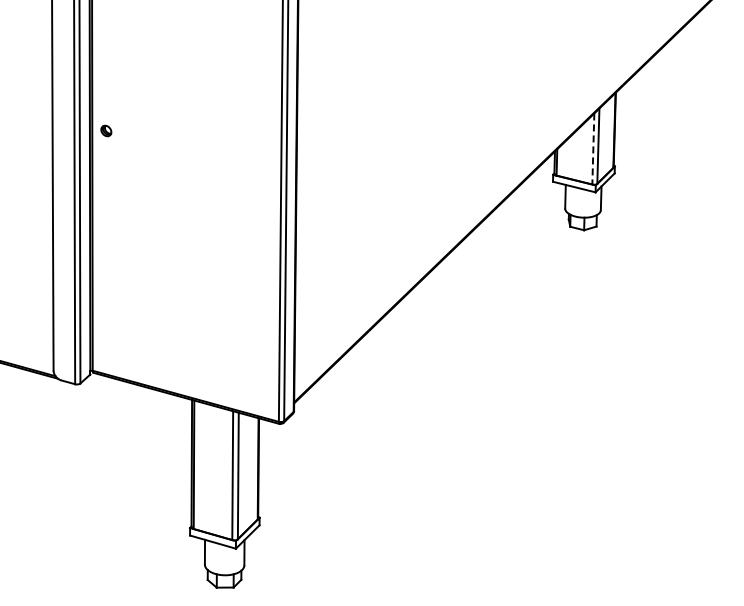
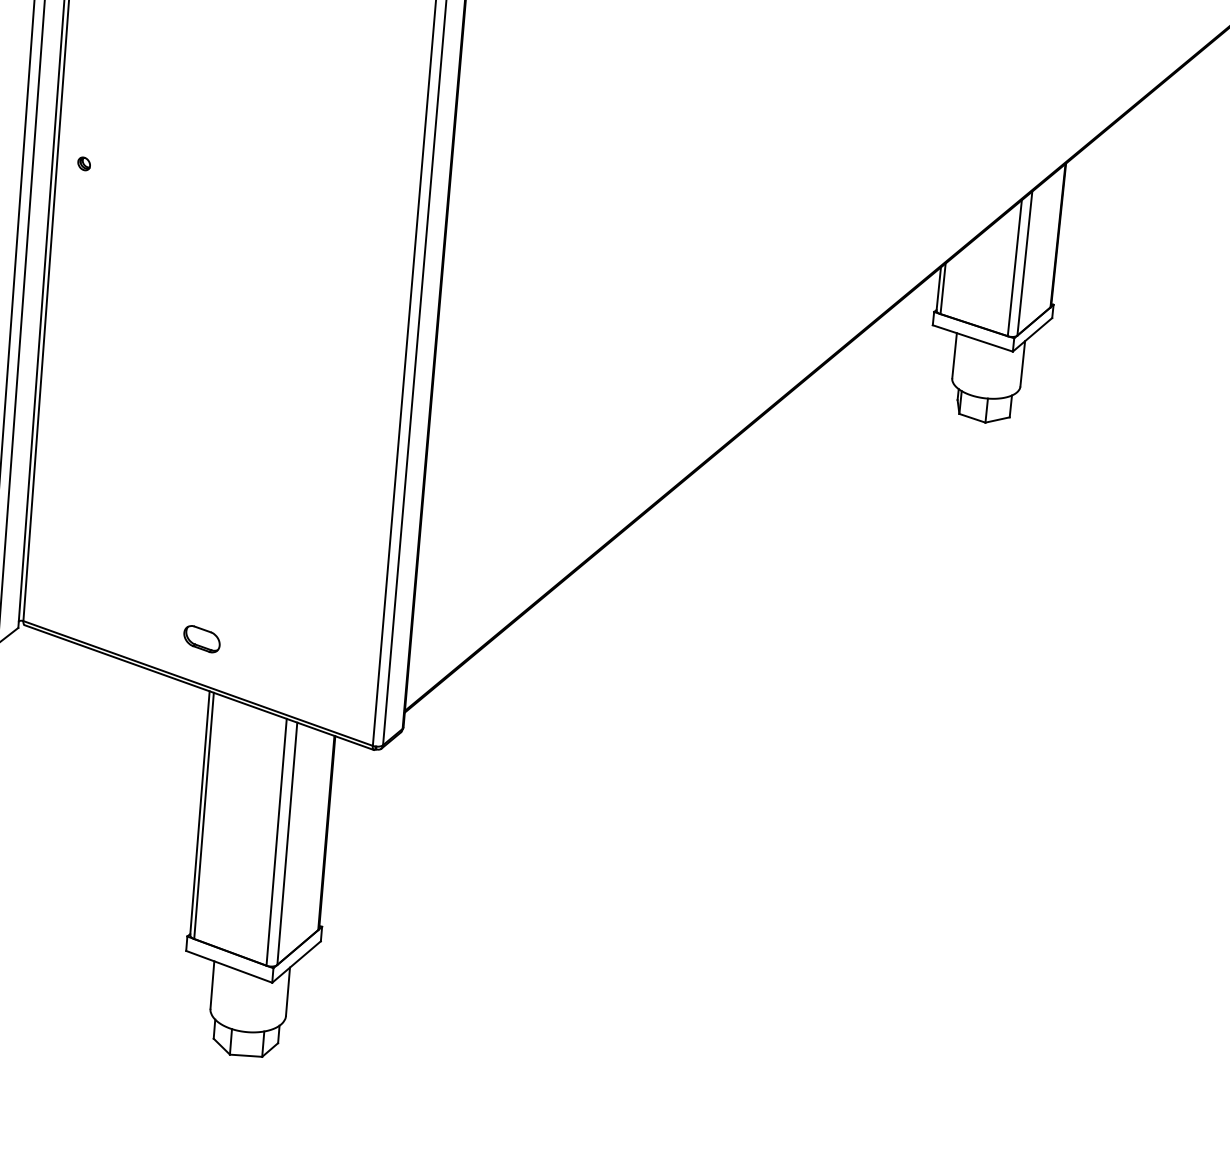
part: (106, 131) -> (84, 164), size x0.62
line: (593, 148) -> (1015, 267), dashed -> solid
part: (185, 372) -> (200, 637), added

